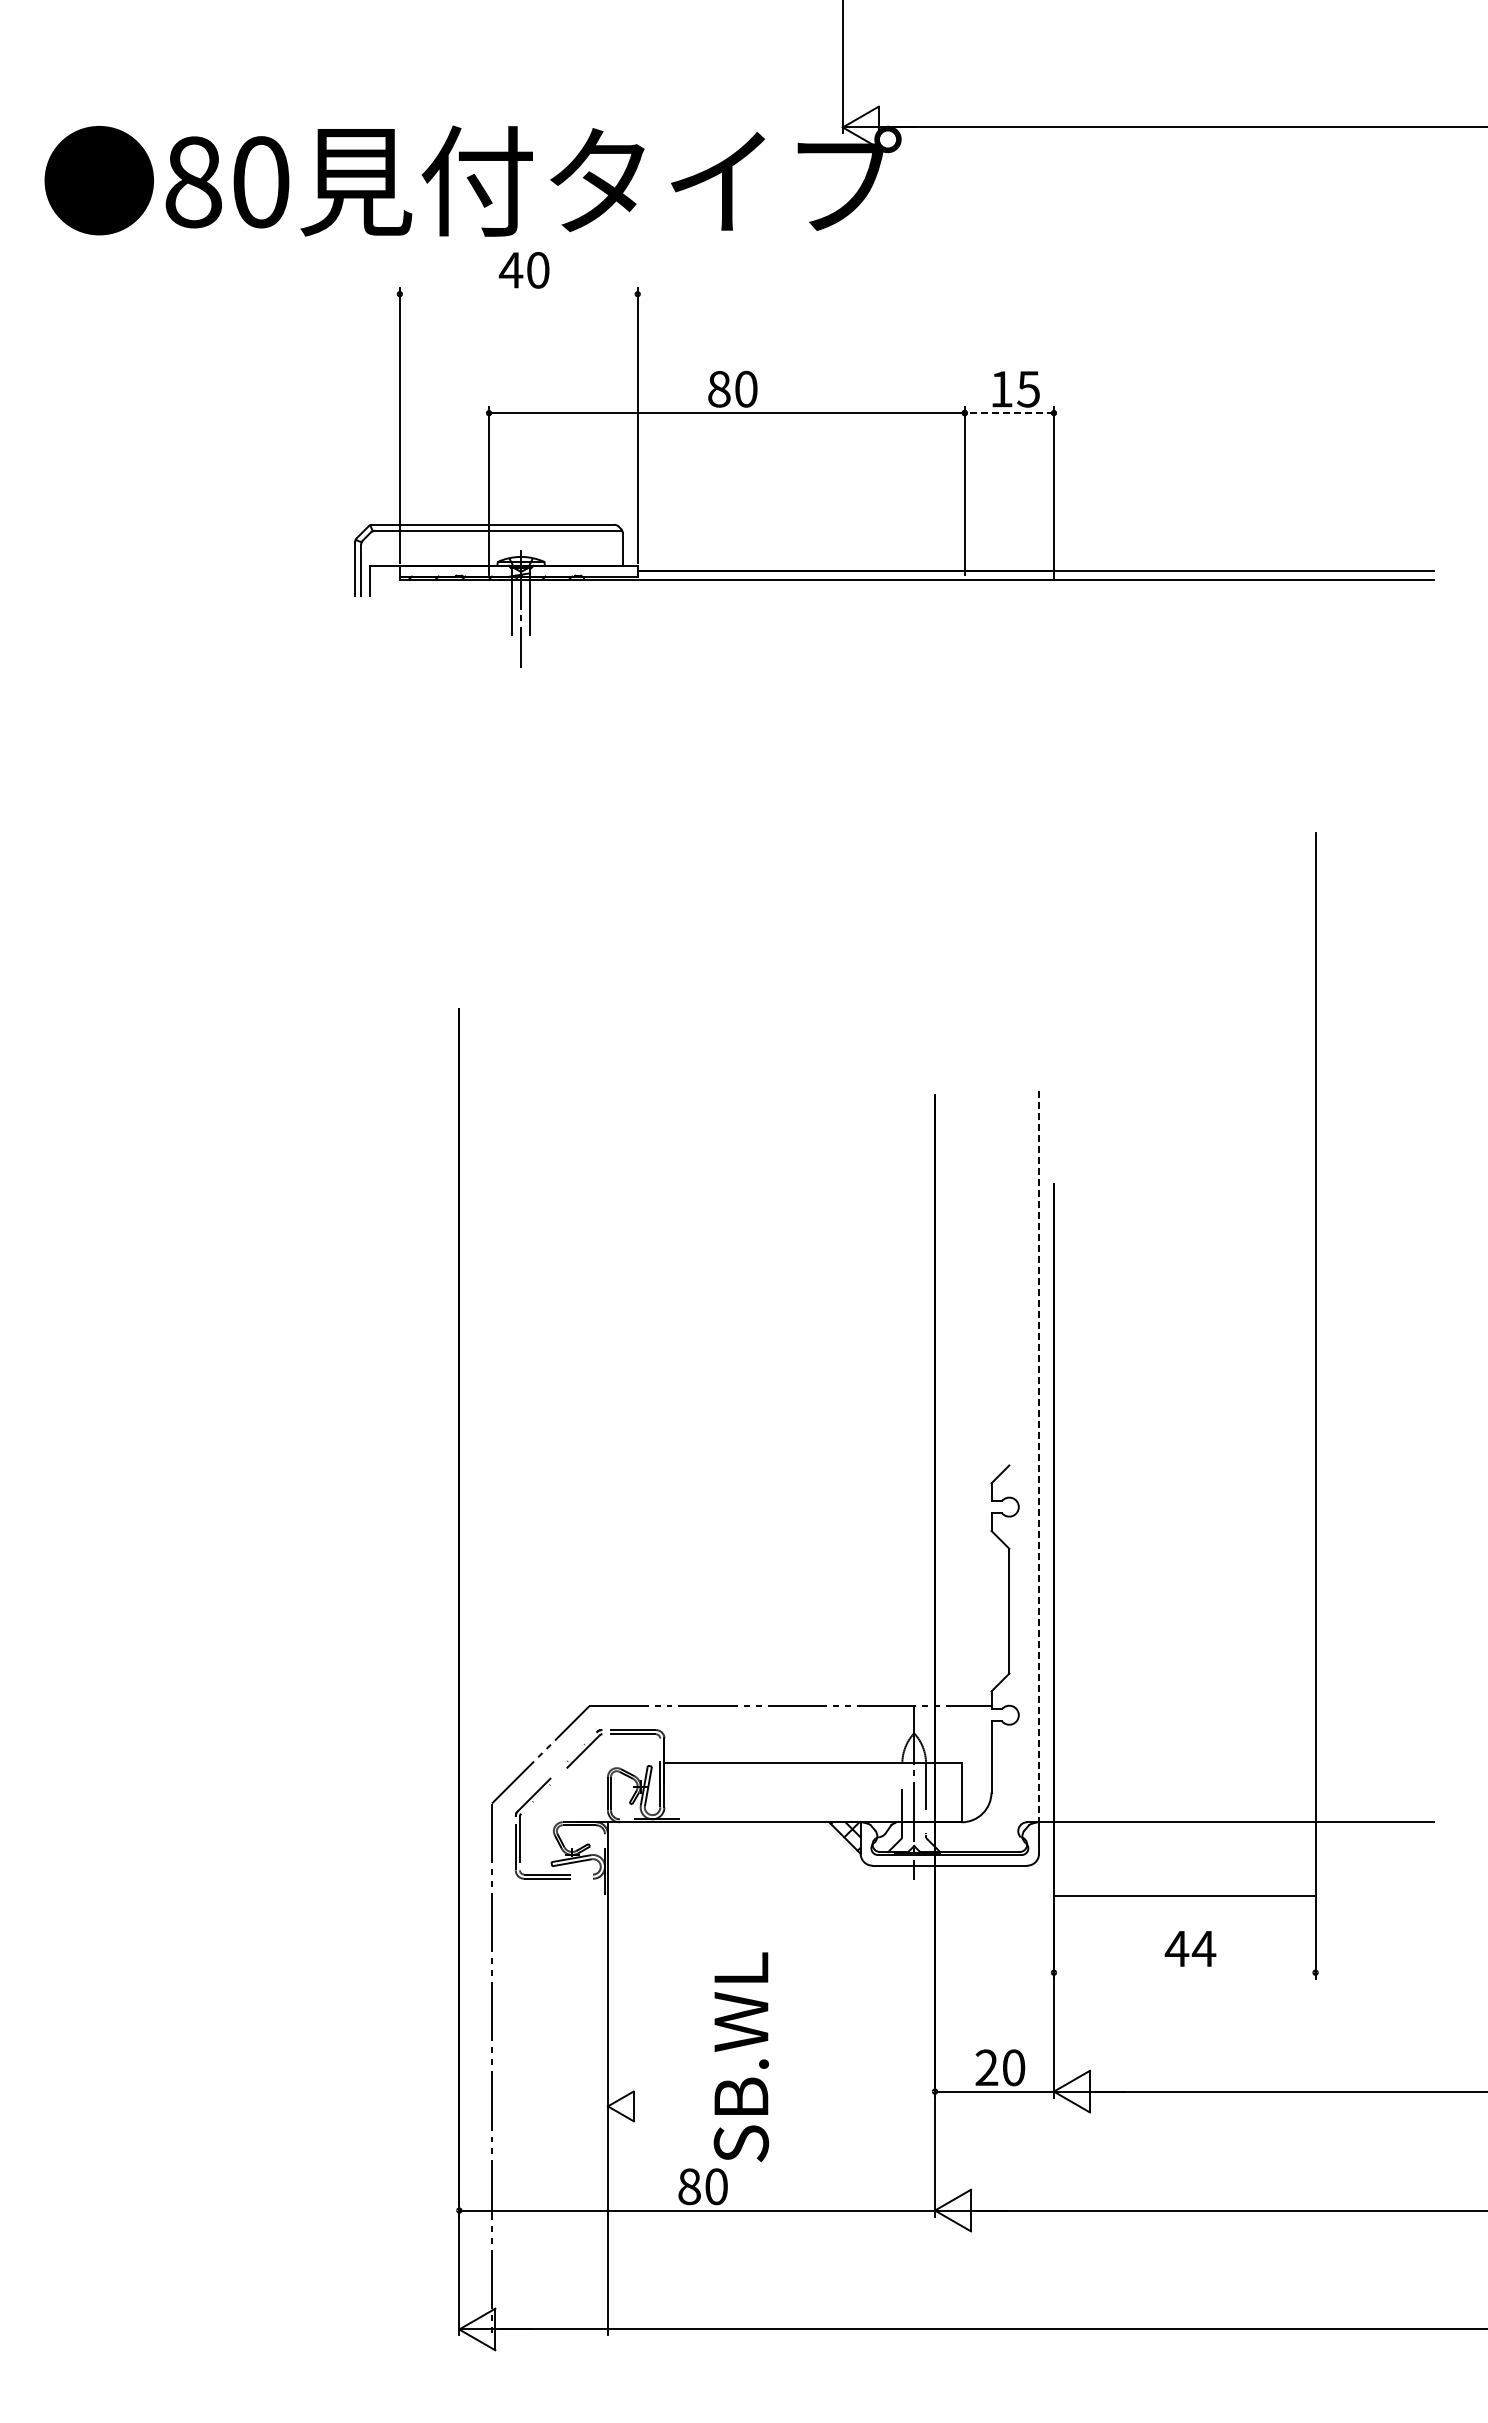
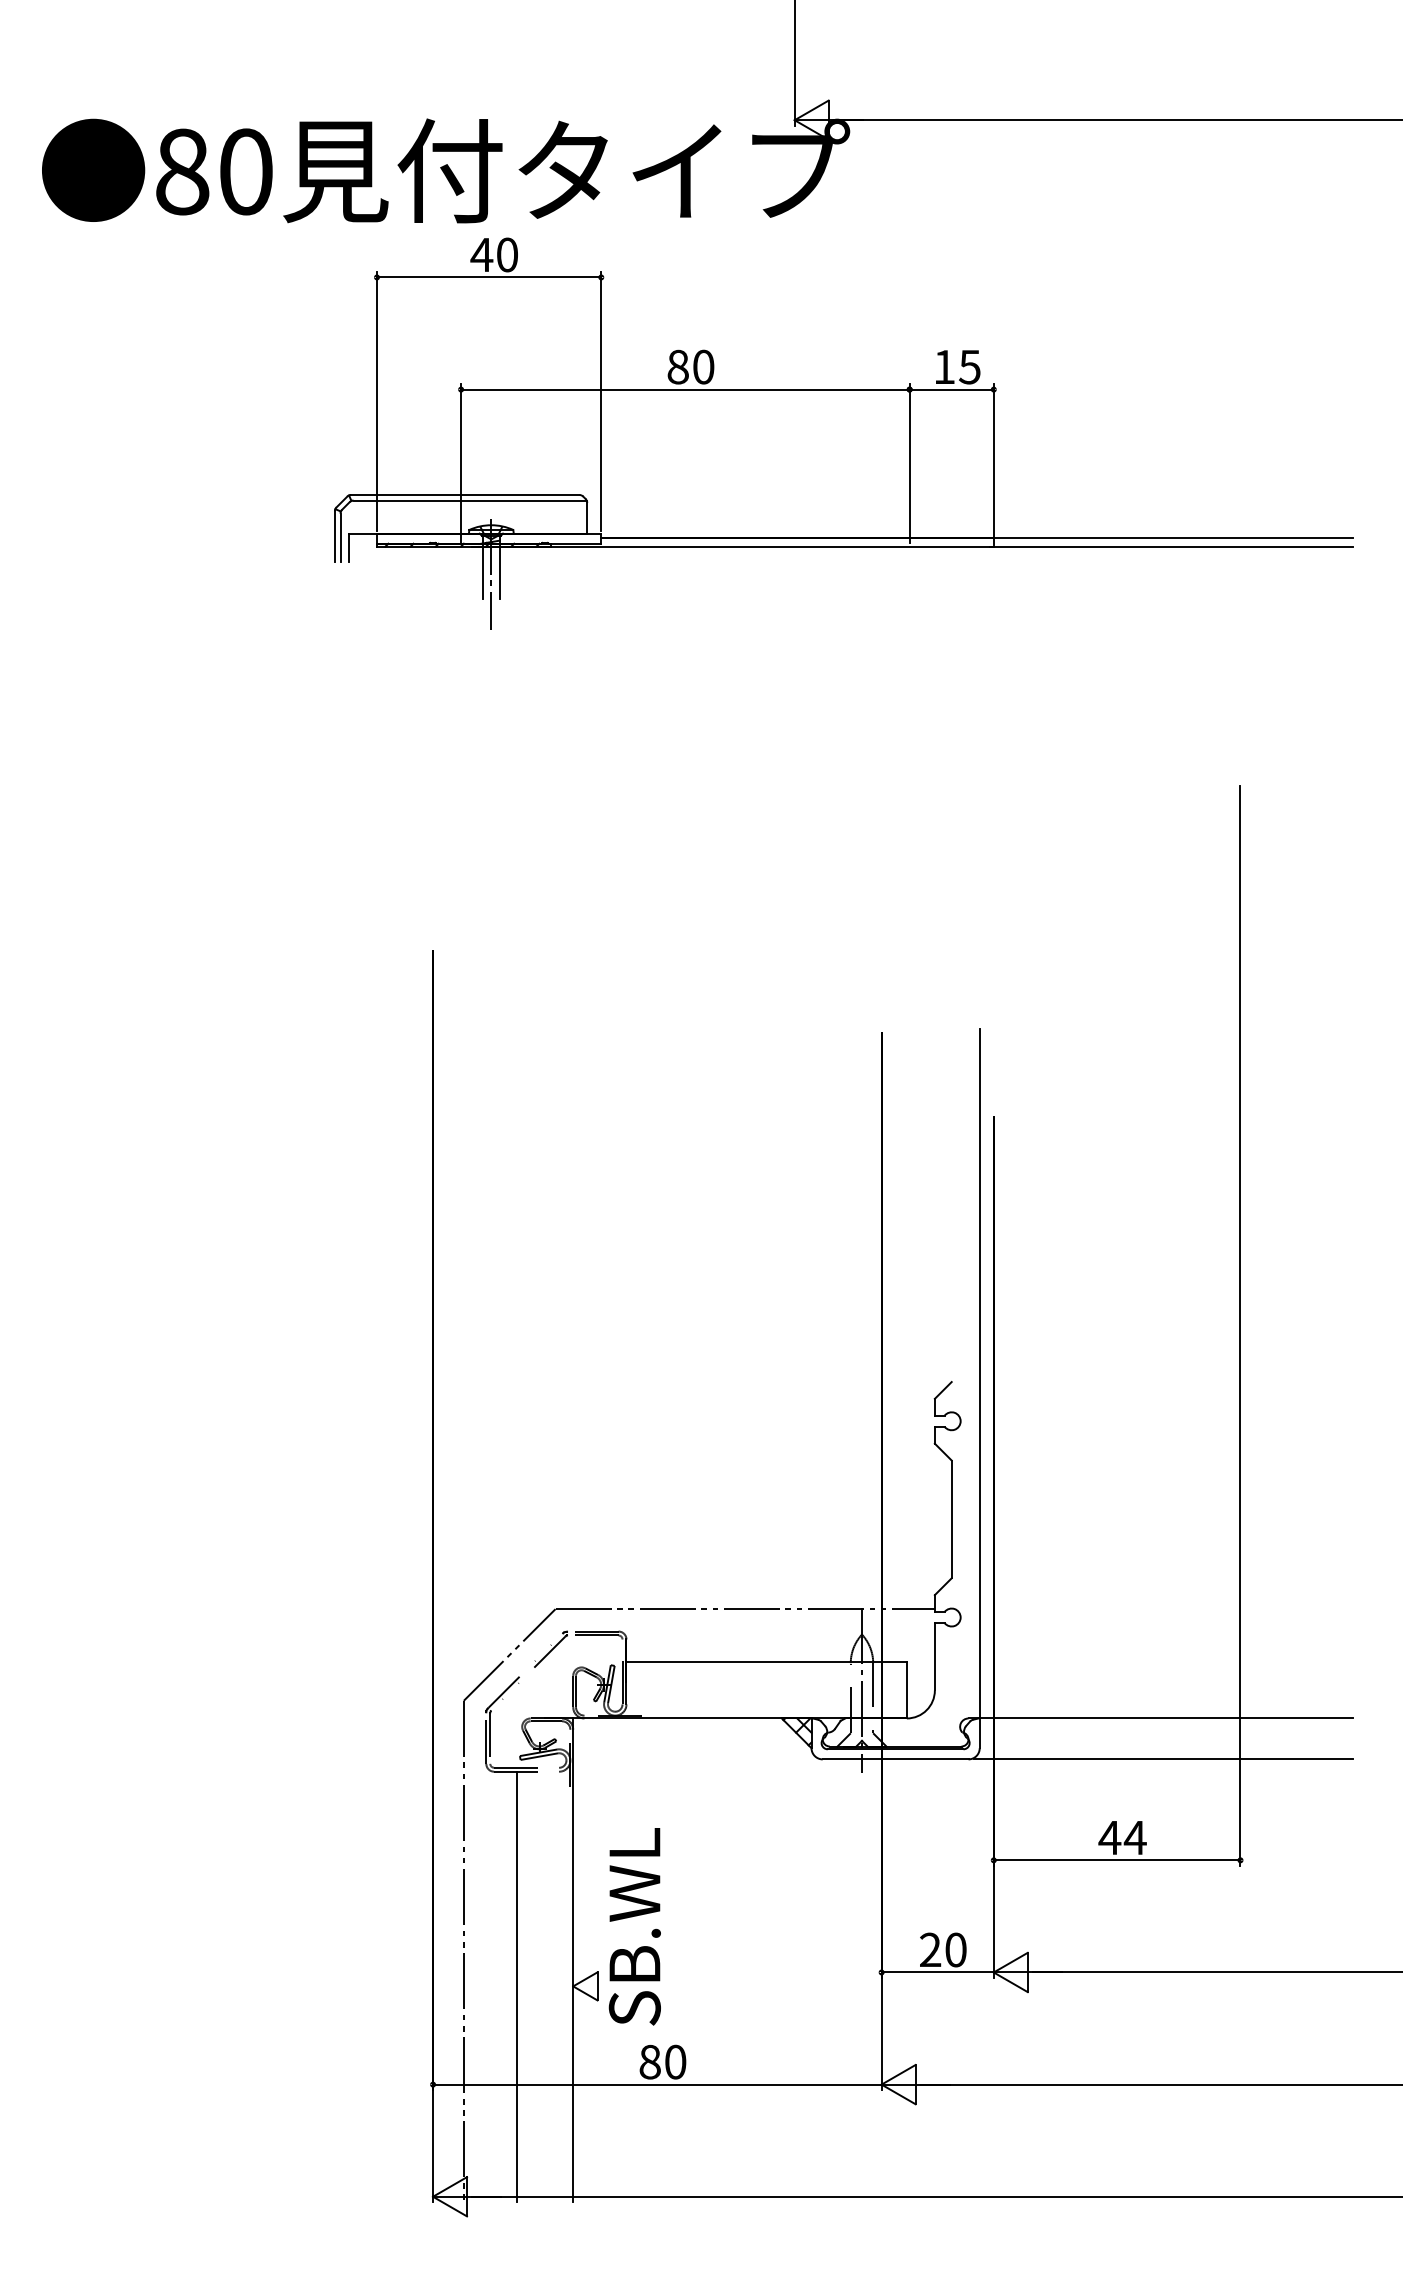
line: (518, 294) -> (488, 277), added
line: (1009, 413) -> (951, 389), dashed -> solid
line: (1039, 1456) -> (980, 1373), dashed -> solid
line: (1233, 1865) -> (1163, 1759), added
line: (1184, 1895) -> (1116, 1860), moved
text: (741, 2056) -> (635, 1926), moved
line: (548, 2106) -> (517, 1986), added

